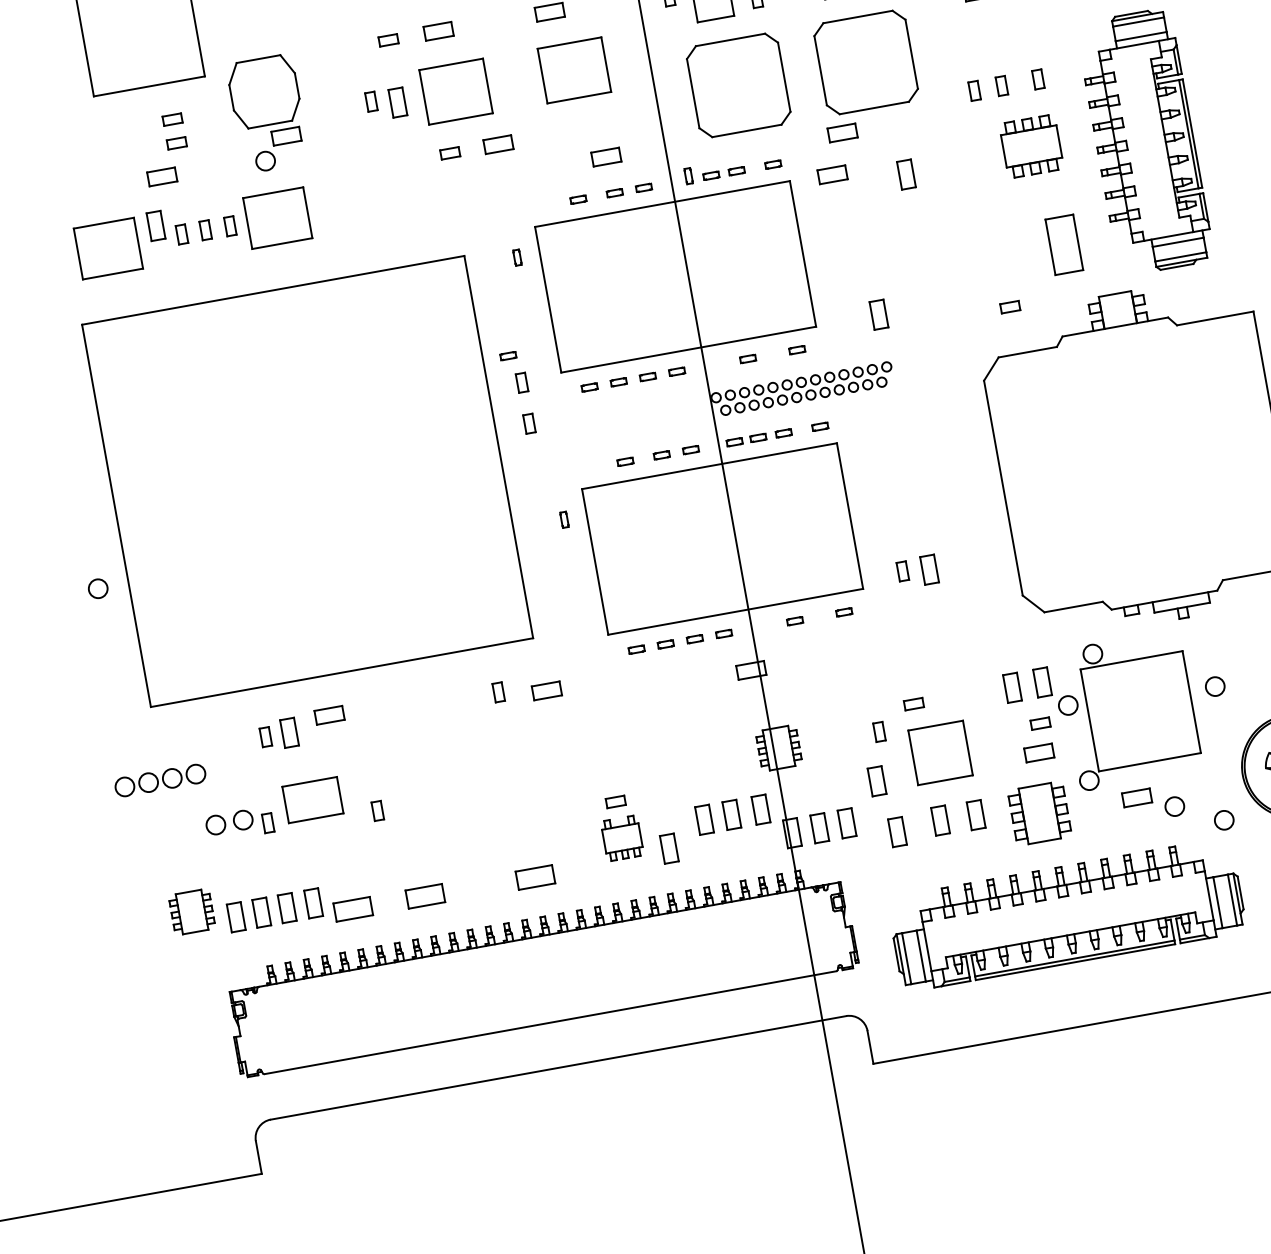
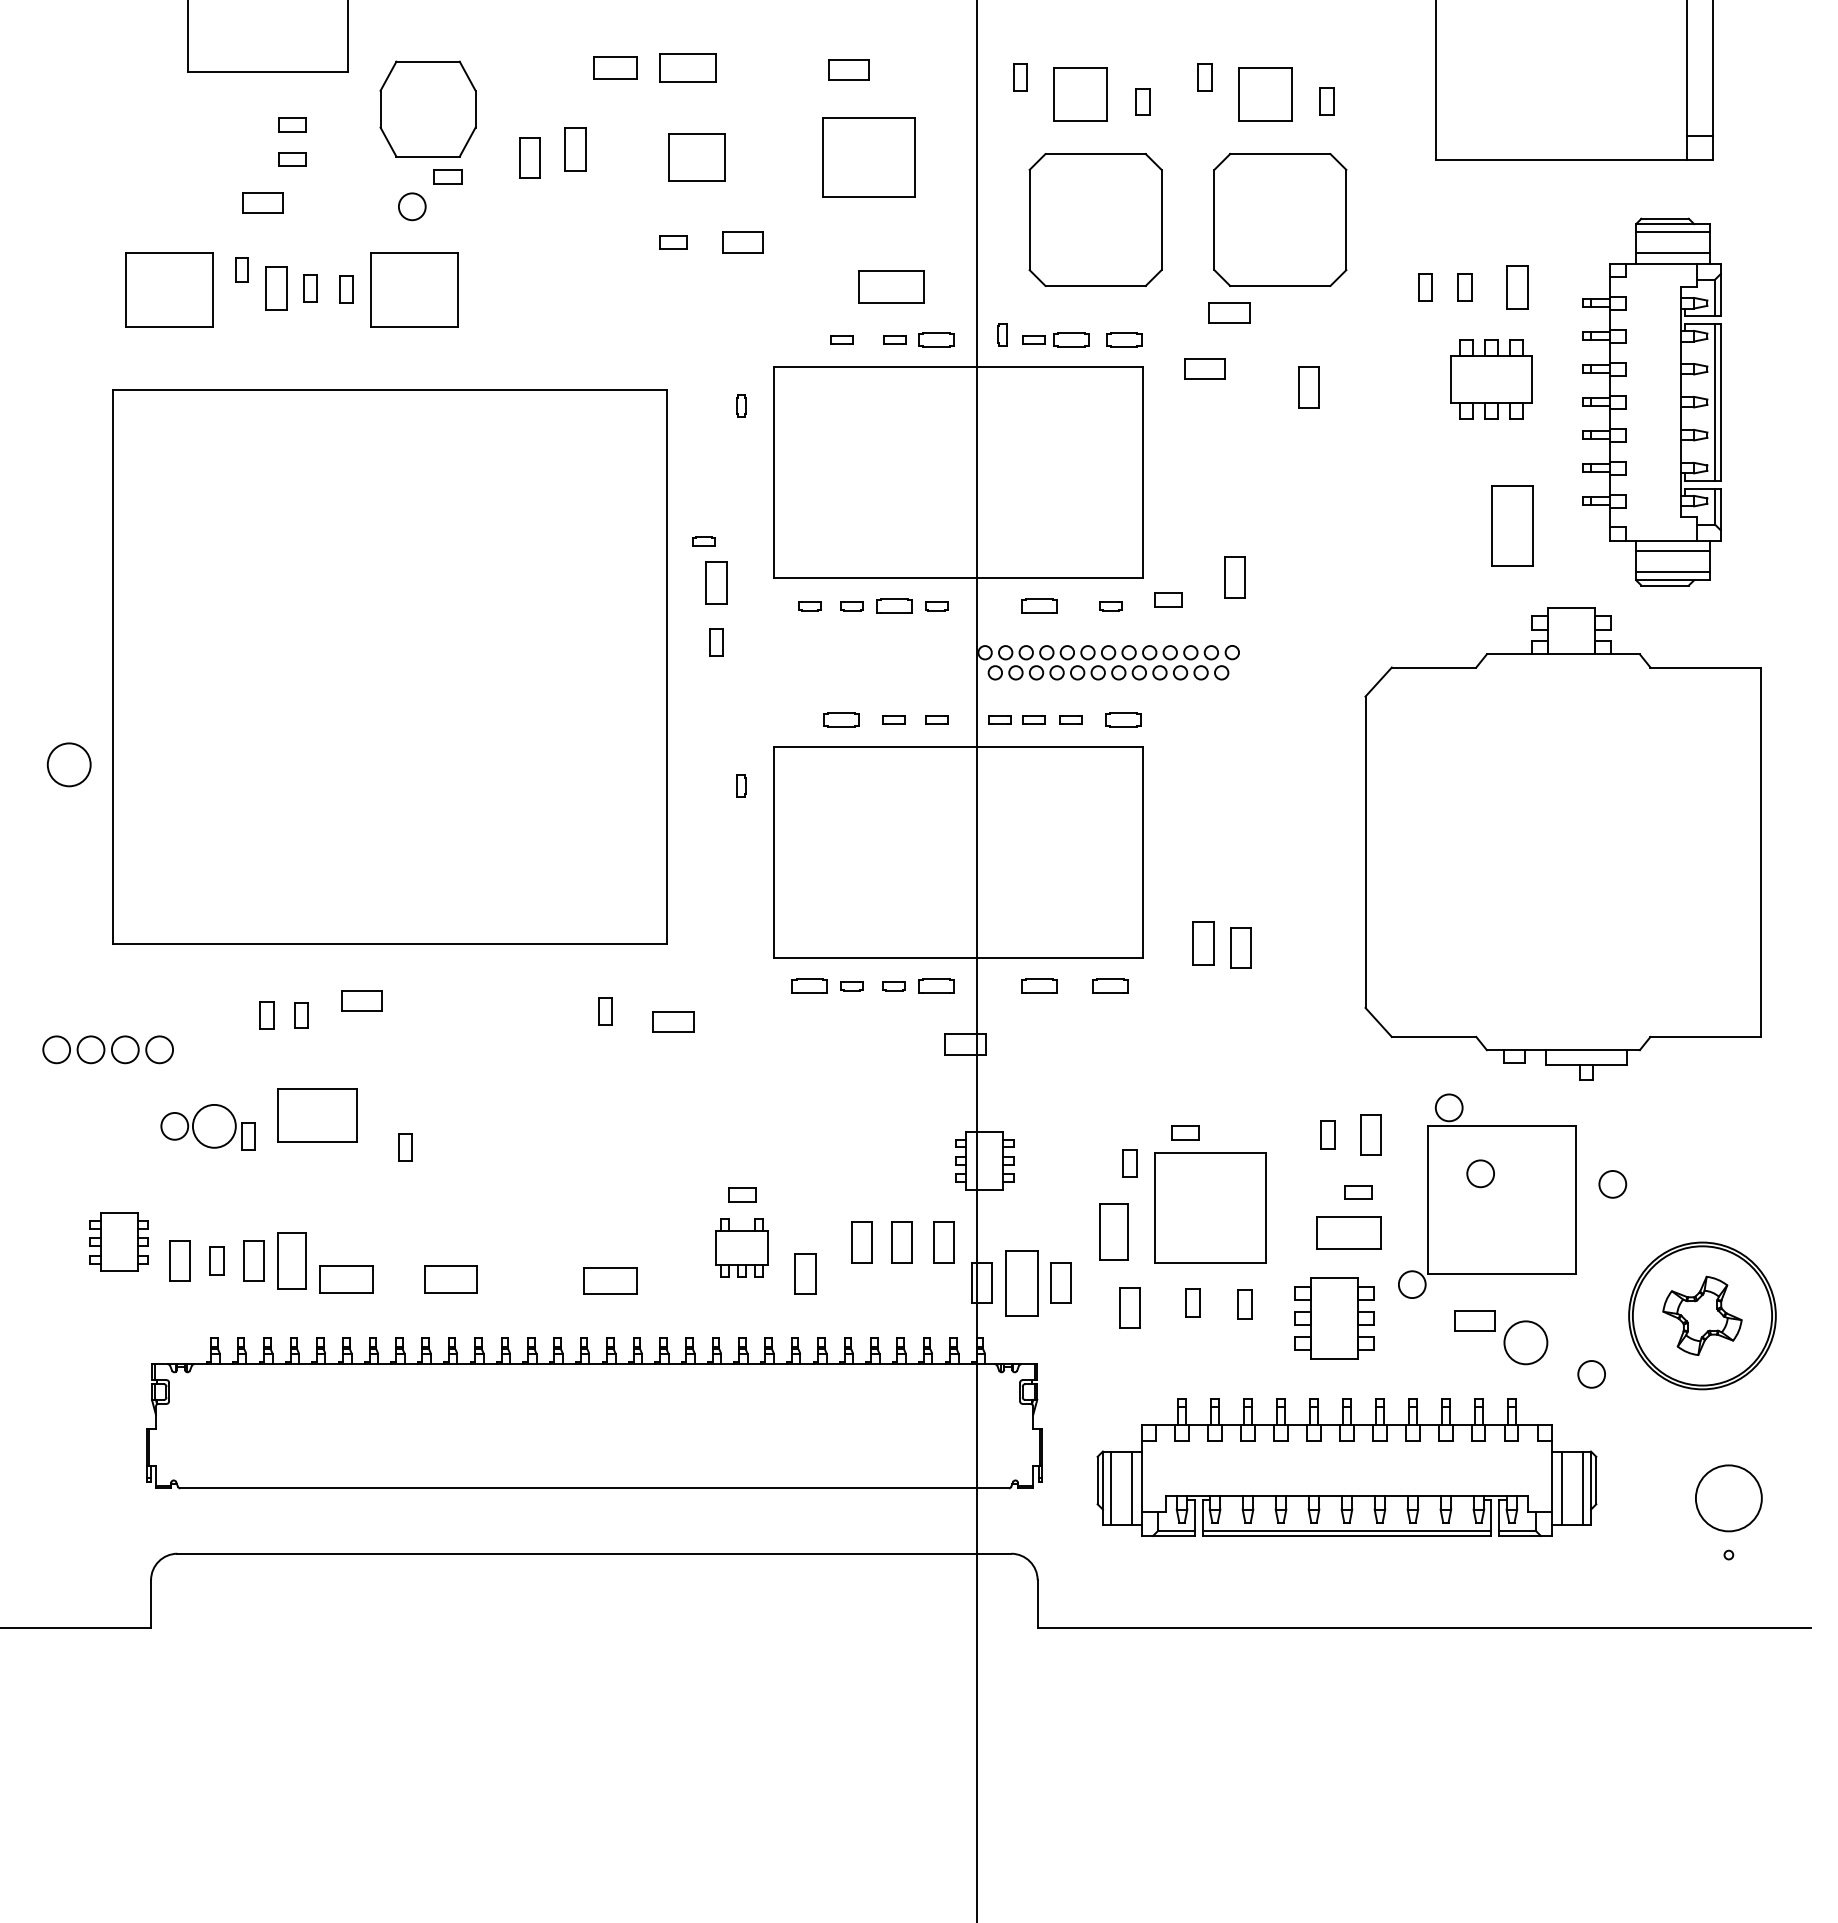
part: (438, 30) -> (687, 67), size x1.4
part: (388, 40) -> (615, 68), size x1.6
part: (1038, 79) -> (1517, 287), size x1.6
part: (455, 91) -> (696, 157), size x0.6
part: (371, 102) -> (575, 150), size x1.6
part: (397, 102) -> (529, 157), moved
part: (286, 135) -> (447, 176), size x0.7
part: (606, 156) -> (891, 286), size x1.6
part: (772, 164) -> (1123, 339), size x1.6
part: (736, 171) -> (1070, 339), size x1.6
part: (643, 187) -> (936, 339), size x1.6
part: (155, 225) -> (241, 269), size x0.6
part: (182, 234) -> (276, 288), size x1.6
part: (1009, 306) -> (1168, 599), moved
part: (747, 359) -> (1039, 606), size x1.6
part: (647, 377) -> (894, 606), size x1.6
part: (522, 382) -> (716, 582), size x1.6
part: (819, 426) -> (1123, 719), size x1.6
part: (625, 461) -> (841, 719), size x1.6
part: (902, 571) -> (1203, 943), size x1.6
circle: (97, 588) -> (68, 764), size x1.6
part: (844, 612) -> (1110, 986), size x1.6
part: (794, 621) -> (1038, 986), size x1.6
part: (724, 634) -> (936, 986), size x1.6
part: (636, 649) -> (809, 986), size x1.6
part: (1012, 687) -> (1327, 1134), size x0.7
circle: (1068, 705) -> (1480, 1173), moved
part: (289, 732) -> (301, 1015), size x0.6
part: (1038, 752) -> (1348, 1232), size x1.6
part: (940, 753) -> (1210, 1208), size x1.4
part: (876, 781) -> (1113, 1231), size x1.4
circle: (1174, 806) -> (1525, 1342), size x1.6
part: (976, 815) -> (1244, 1304), size x0.7
circle: (243, 819) -> (214, 1125), size x1.6
part: (939, 820) -> (1192, 1302), size x0.7
part: (819, 827) -> (1021, 1282), size x1.6
part: (313, 903) -> (291, 1260), size x1.4
part: (261, 912) -> (216, 1260), size x0.7

